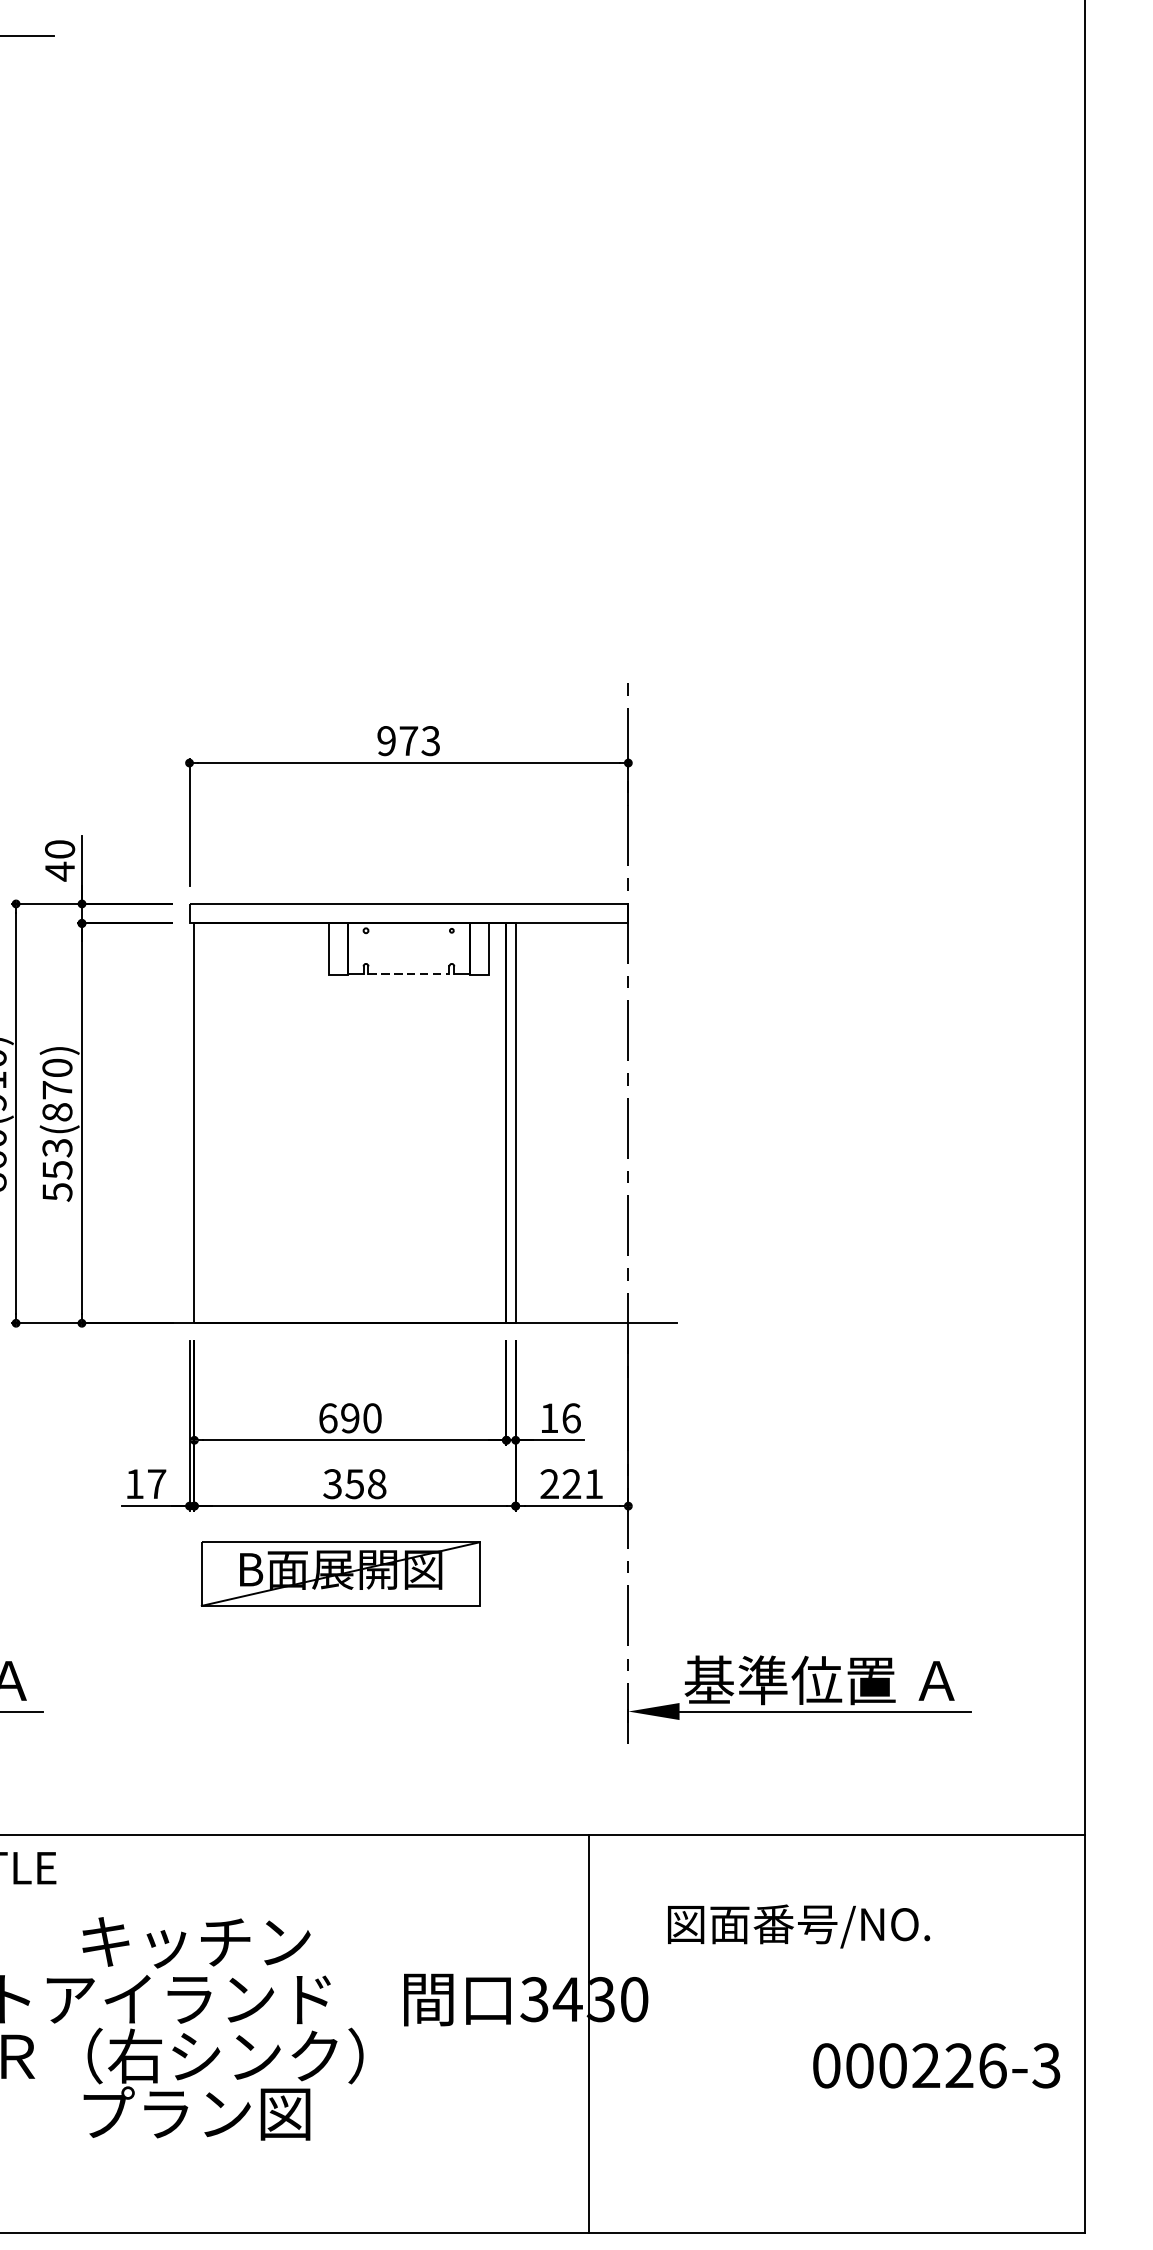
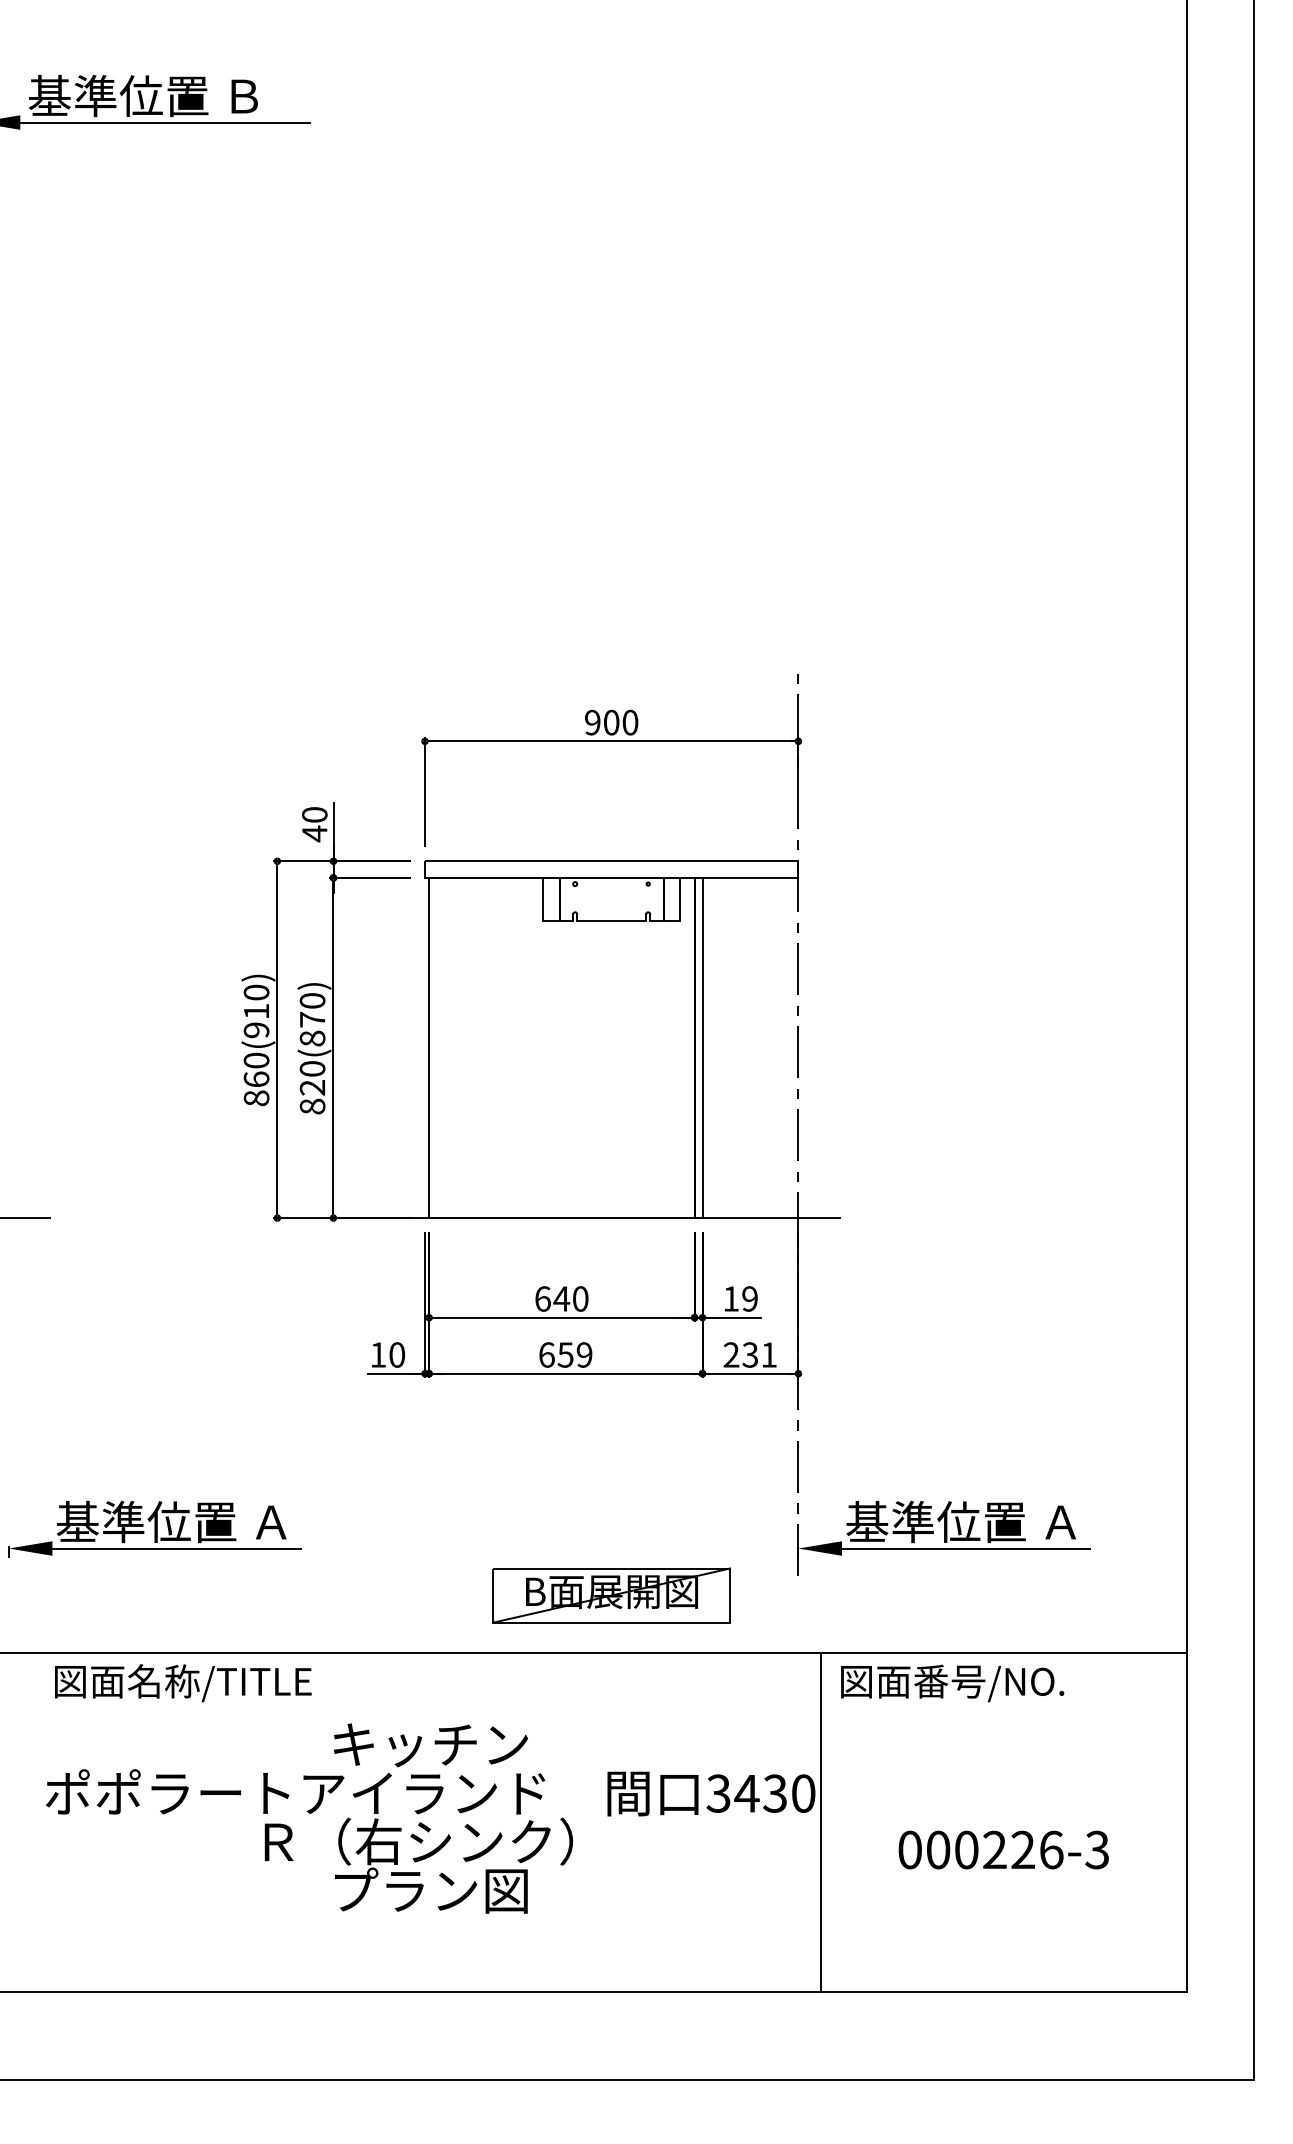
text: (420, 740) -> (621, 722), 973 -> 900
line: (409, 973) -> (612, 920), dashed -> solid
text: (57, 1169) -> (312, 1087), 553(870) -> 820(870)
text: (349, 1417) -> (561, 1298), 690 -> 640
text: (572, 1417) -> (750, 1298), 16 -> 19
text: (157, 1483) -> (397, 1354), 17 -> 10
text: (354, 1483) -> (565, 1354), 358 -> 659
text: (572, 1483) -> (750, 1354), 221 -> 231
part: (340, 1574) -> (611, 1595), moved
text: (798, 1926) -> (952, 1683), moved
line: (589, 2033) -> (821, 1822), moved
text: (936, 2065) -> (1003, 1849), moved

